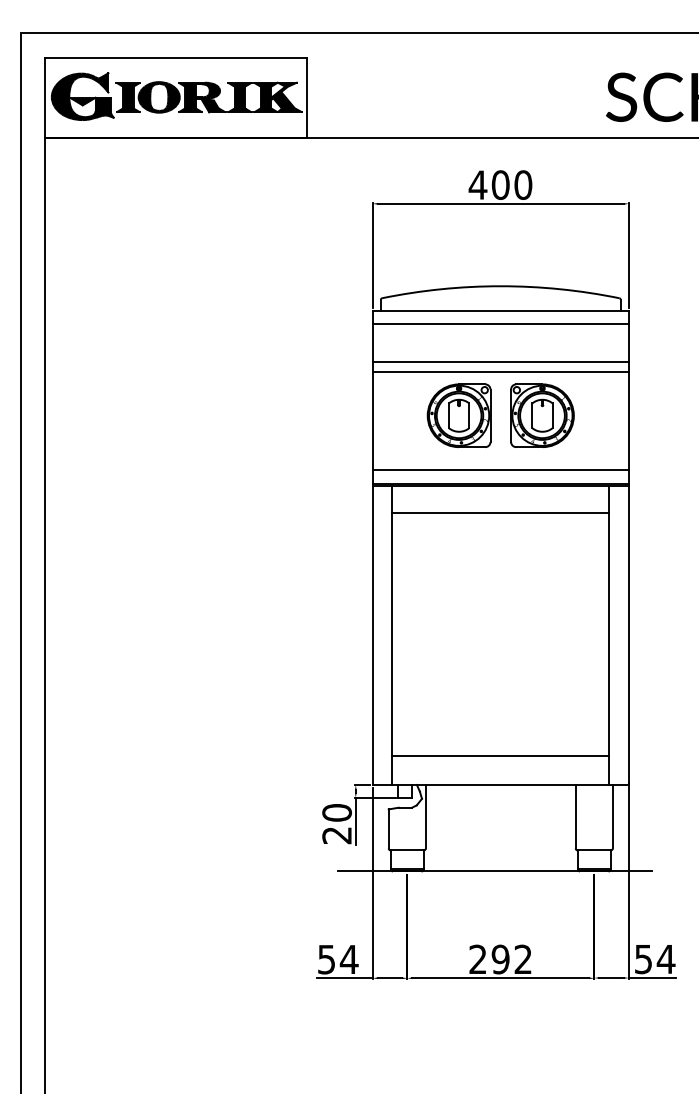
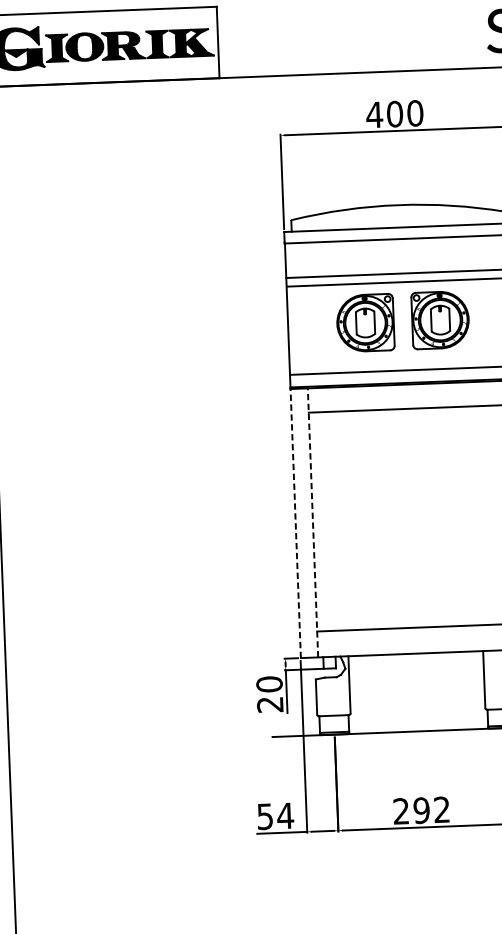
line: (373, 634) -> (296, 522), solid -> dashed
line: (392, 635) -> (313, 522), solid -> dashed

